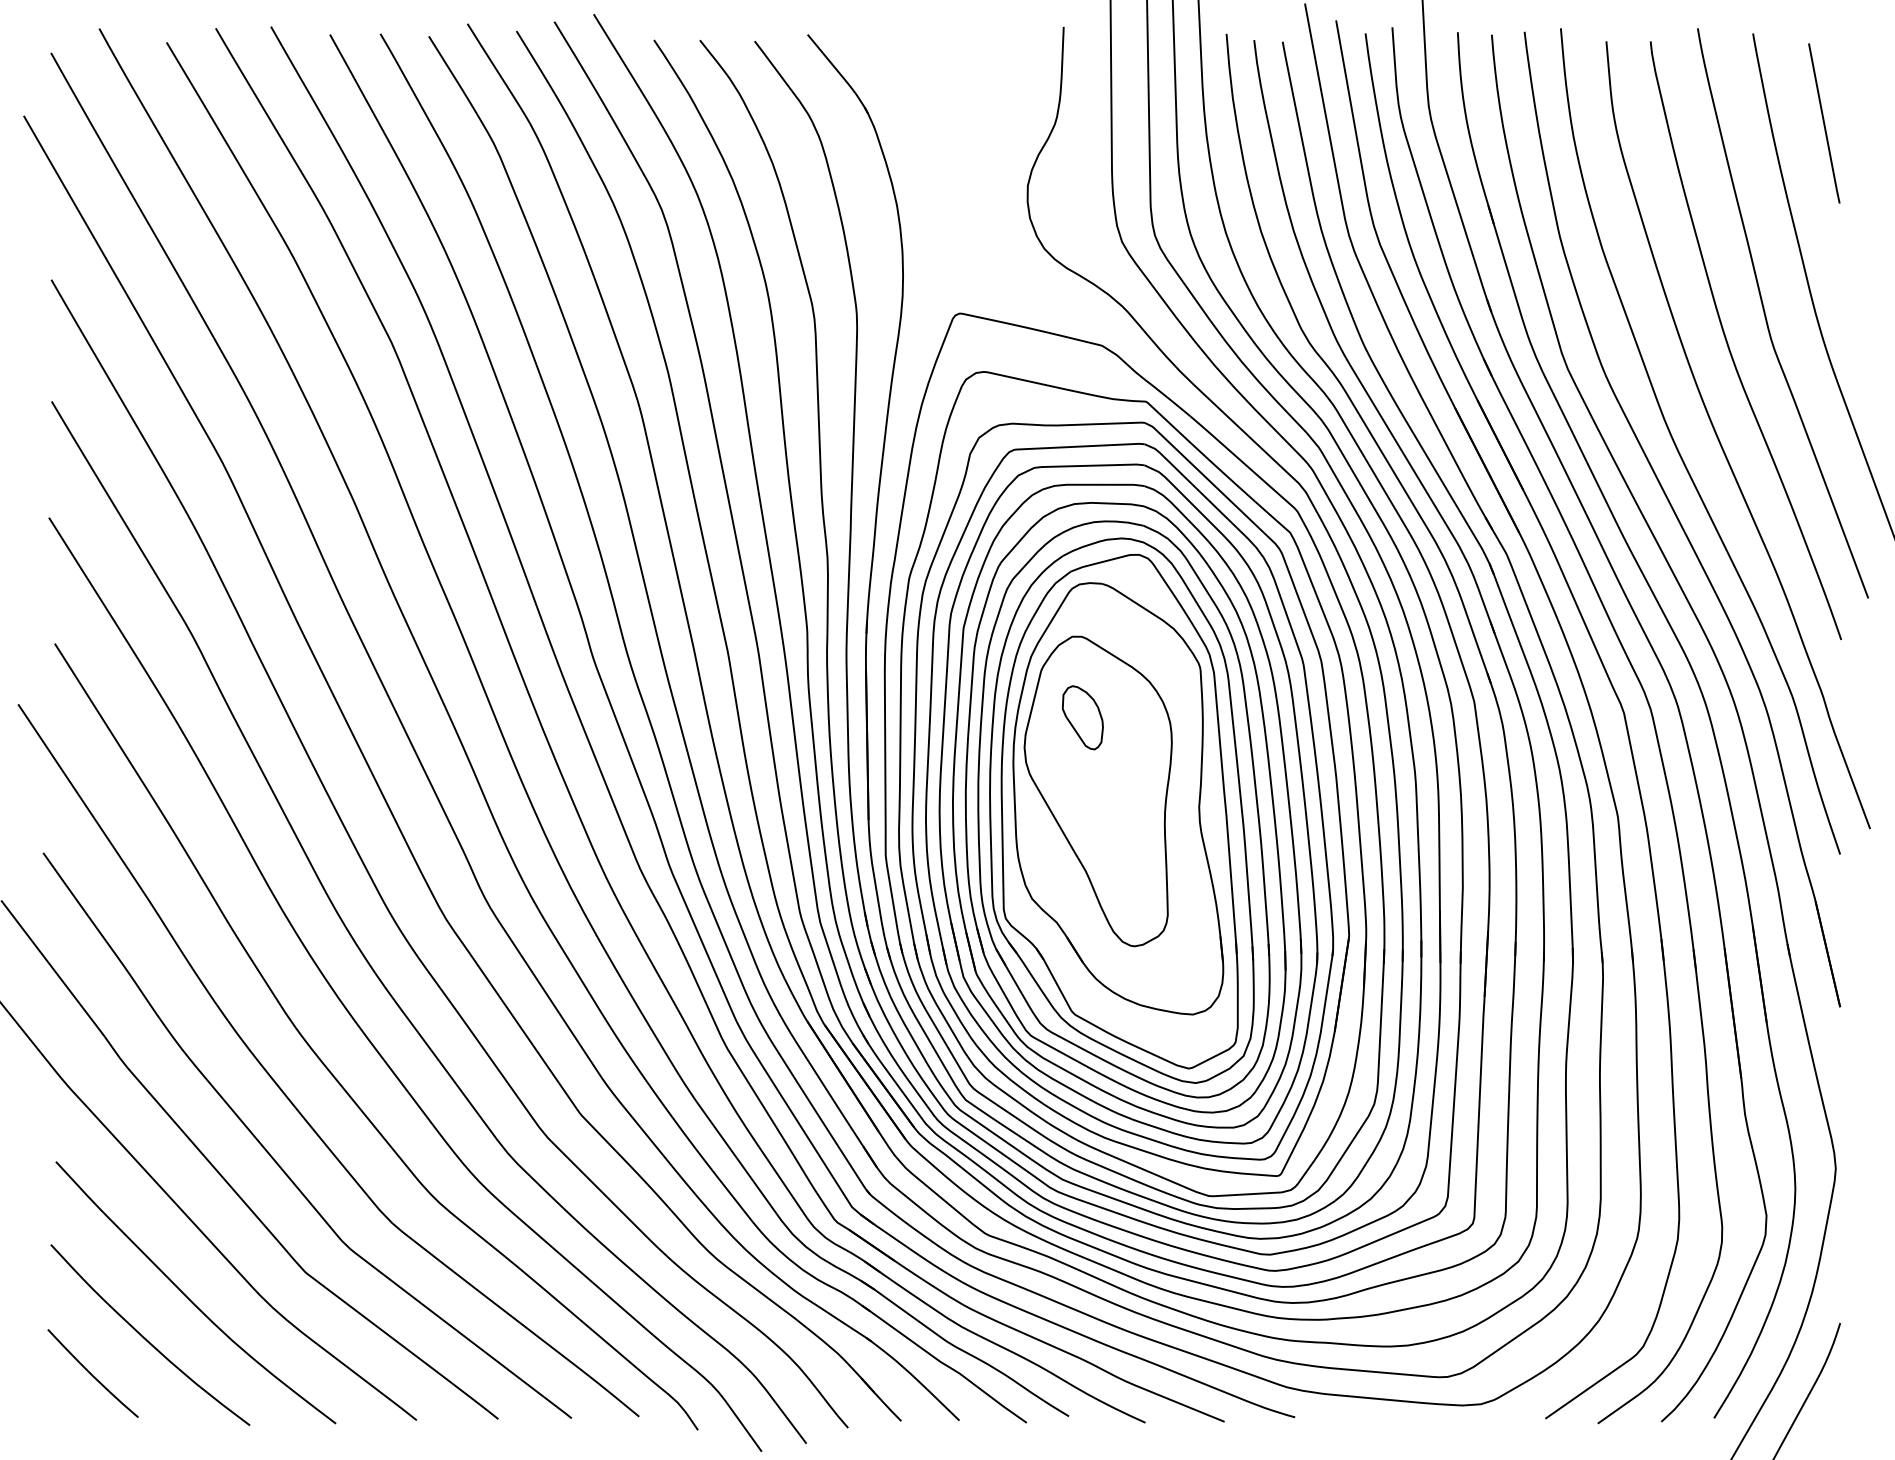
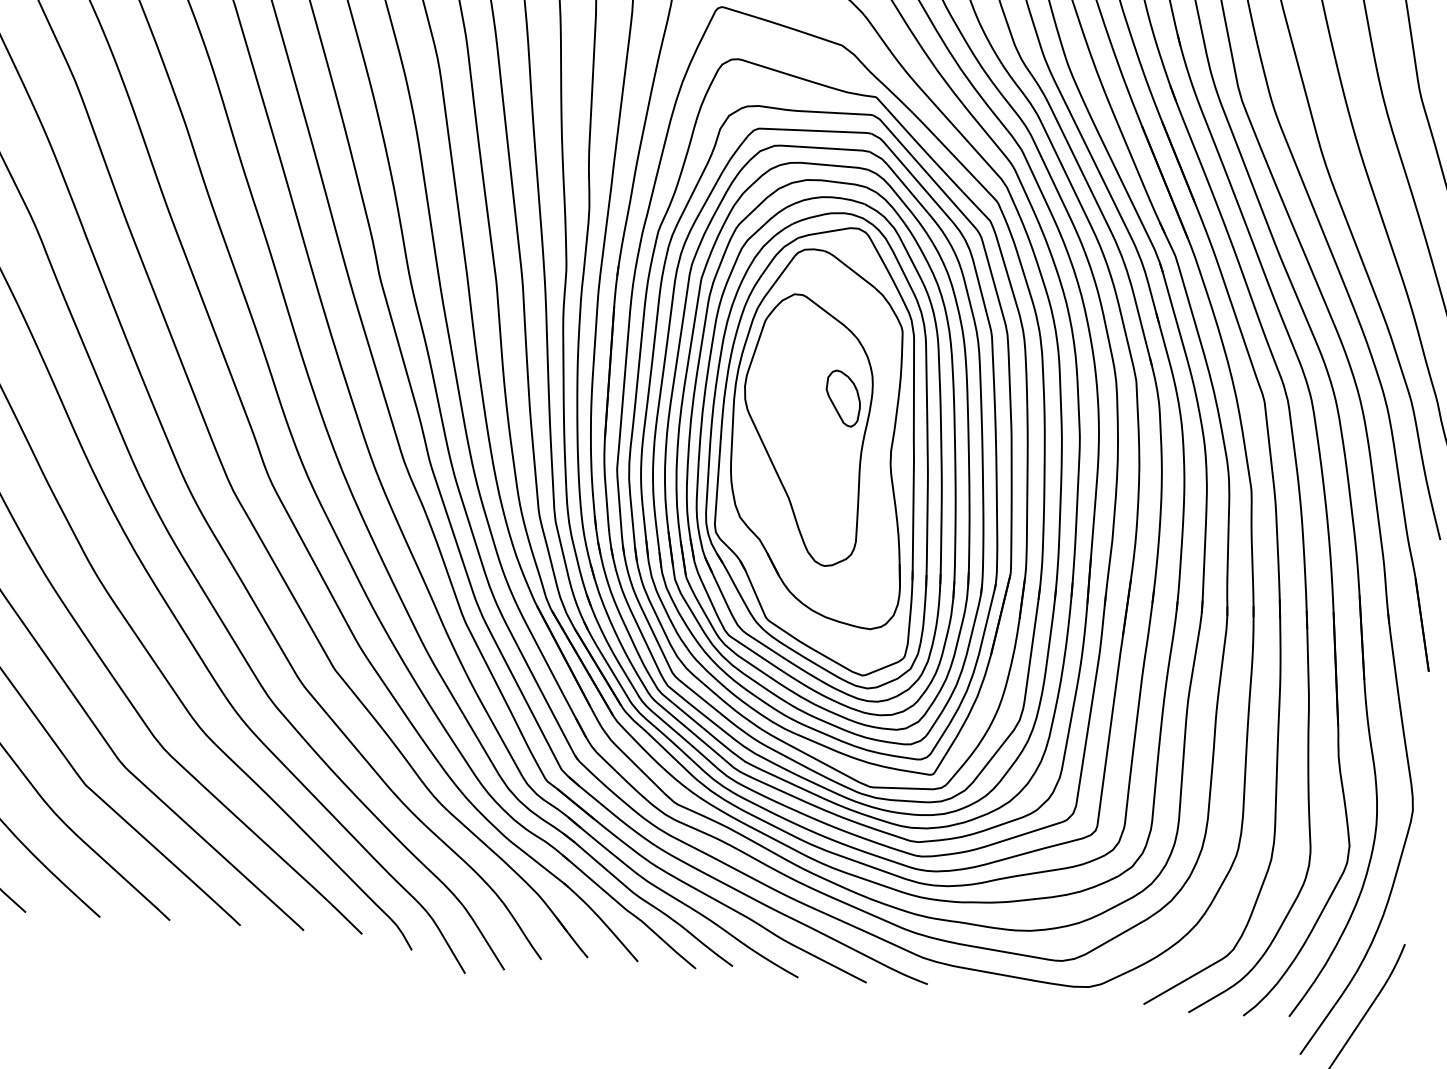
part: (1082, 717) -> (842, 398), moved

